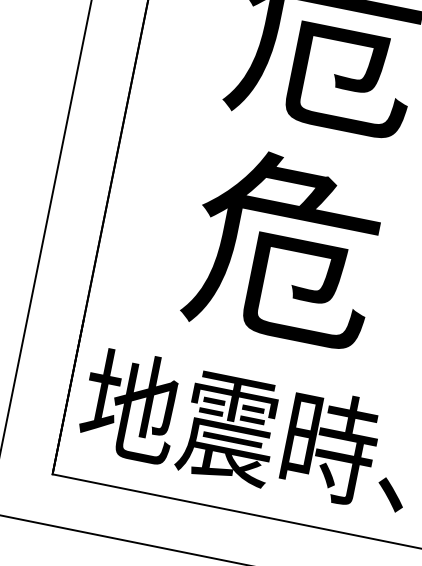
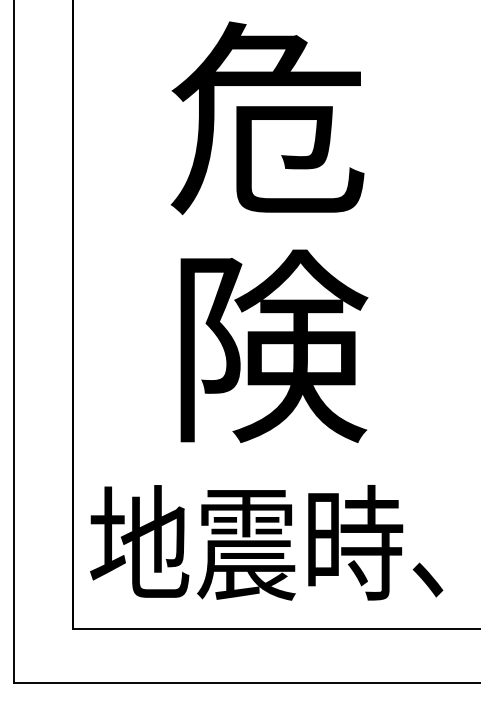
text: (287, 249) -> (269, 346), 危 -> 険

